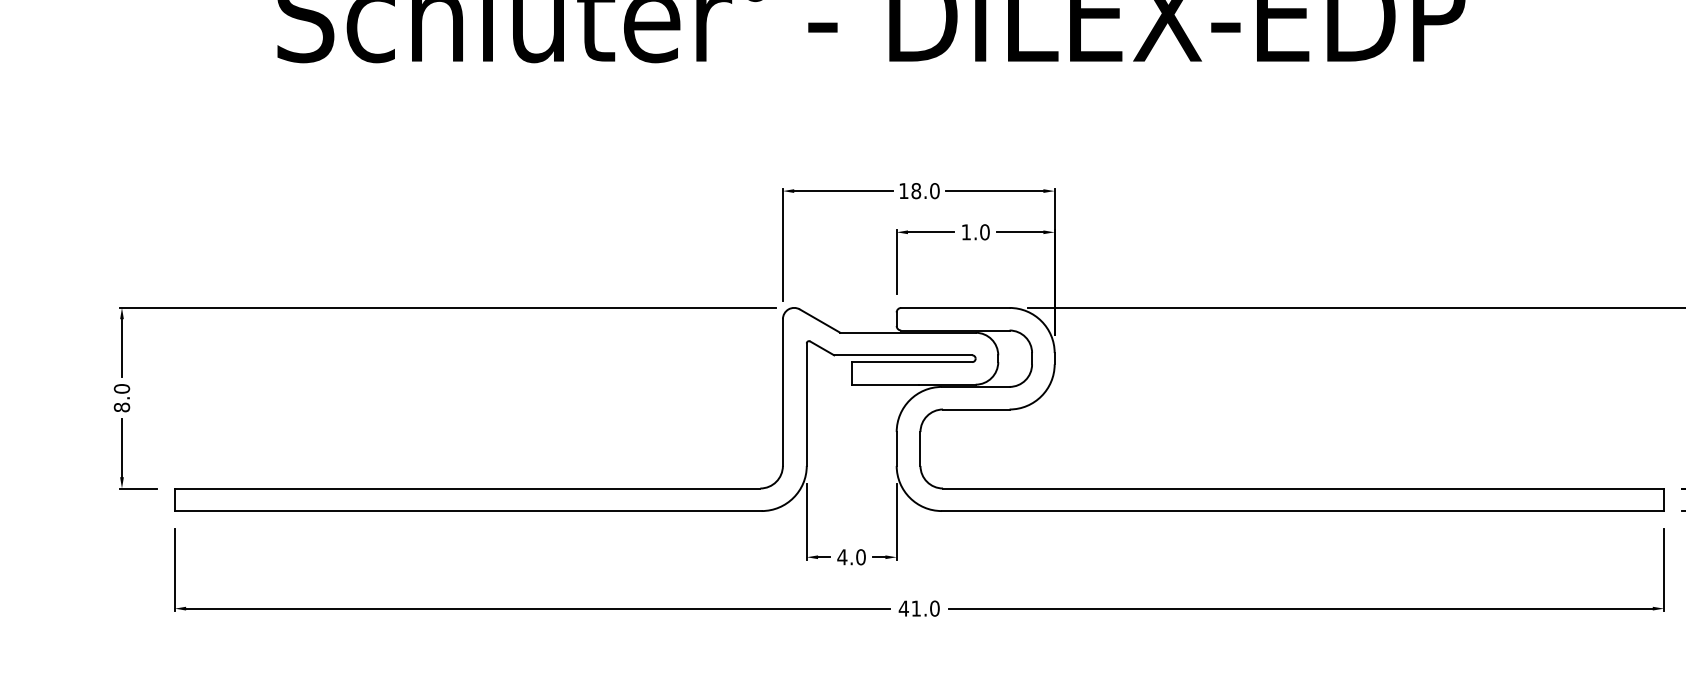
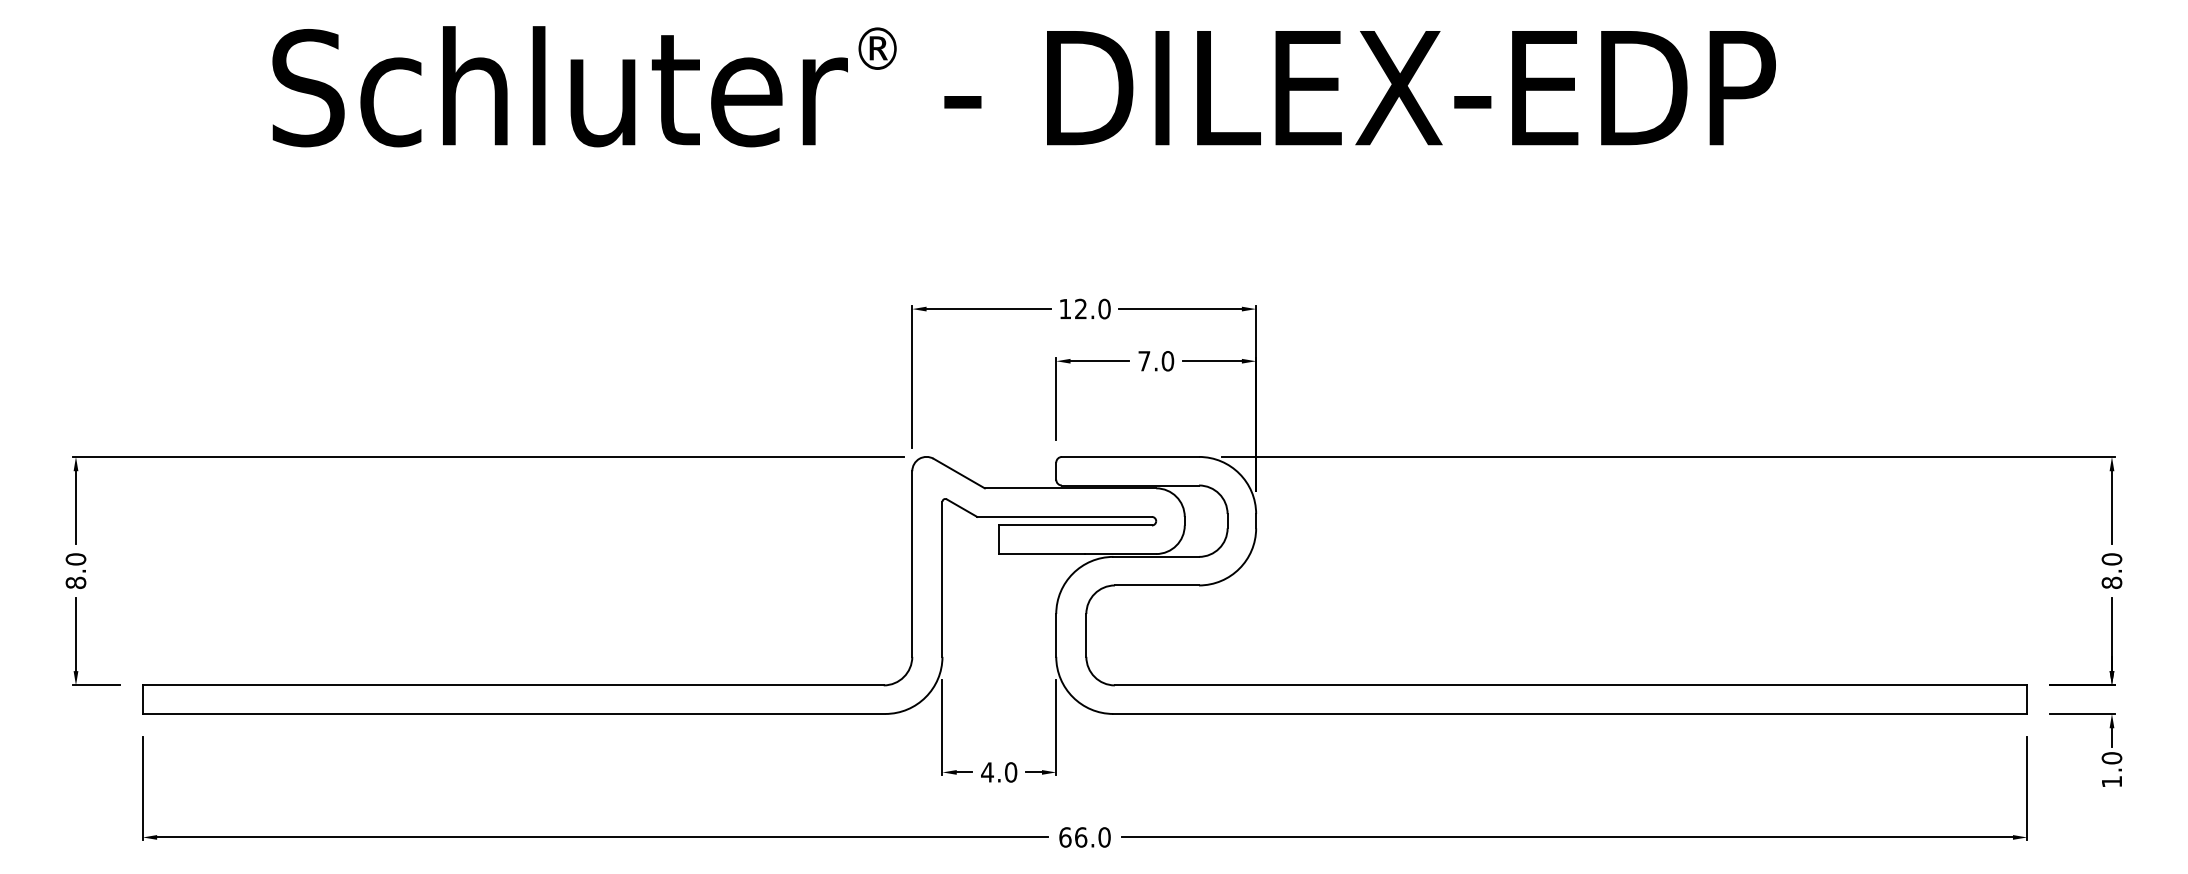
text: (916, 190) -> (1081, 308), 18.0 -> 12.0
text: (966, 232) -> (1144, 361), 1.0 -> 7.0
text: (909, 608) -> (1072, 837), 41.0 -> 66.0

